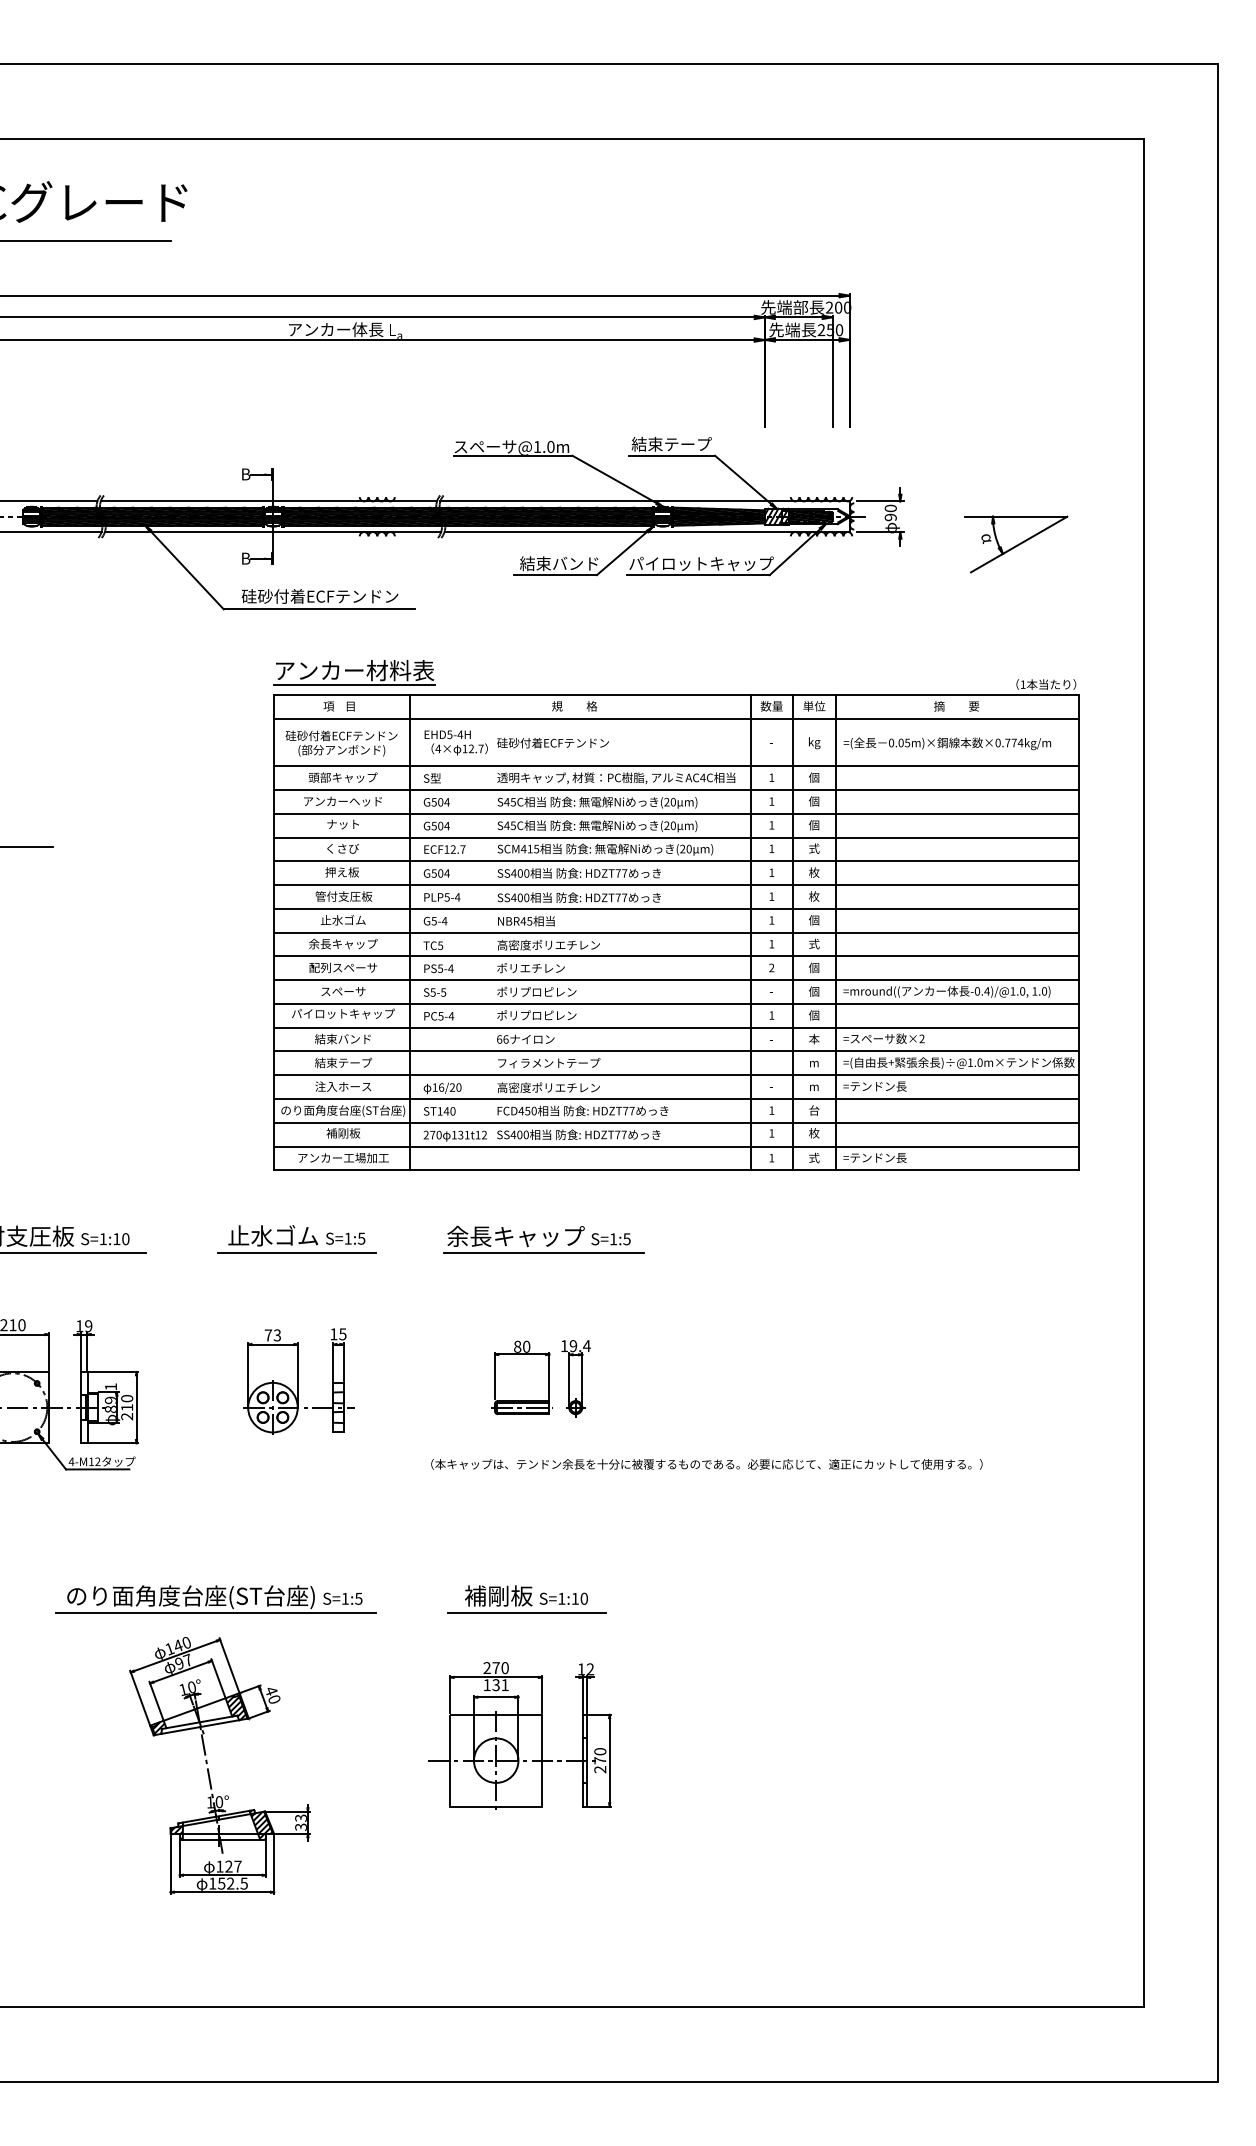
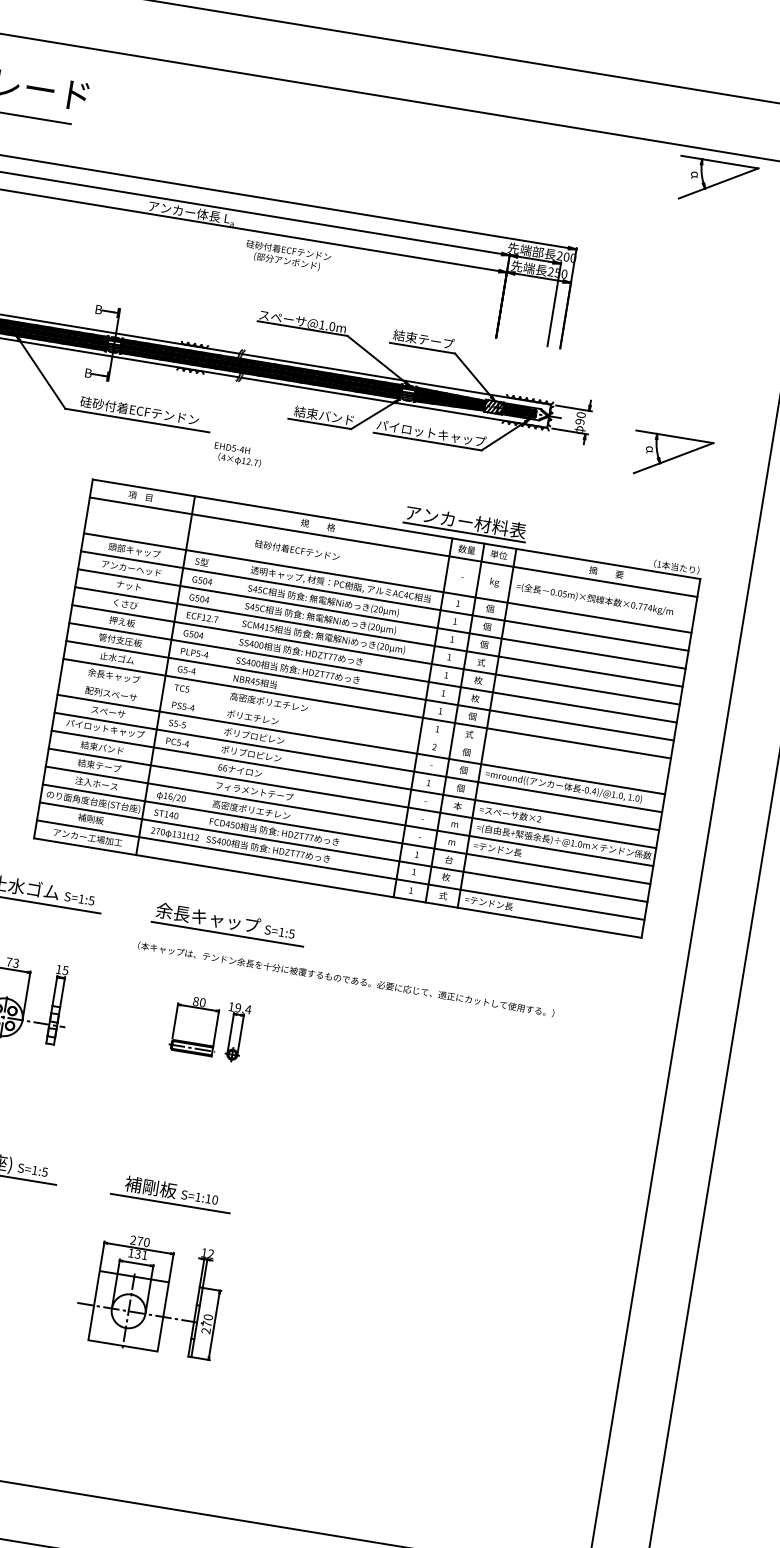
part: (1016, 180) -> (716, 183), added
part: (354, 672) -> (465, 523), moved
text: (455, 742) -> (237, 454), moved
text: (341, 743) -> (287, 256), moved
line: (676, 956) -> (364, 726), removed
text: (706, 1464) -> (345, 979), moved

